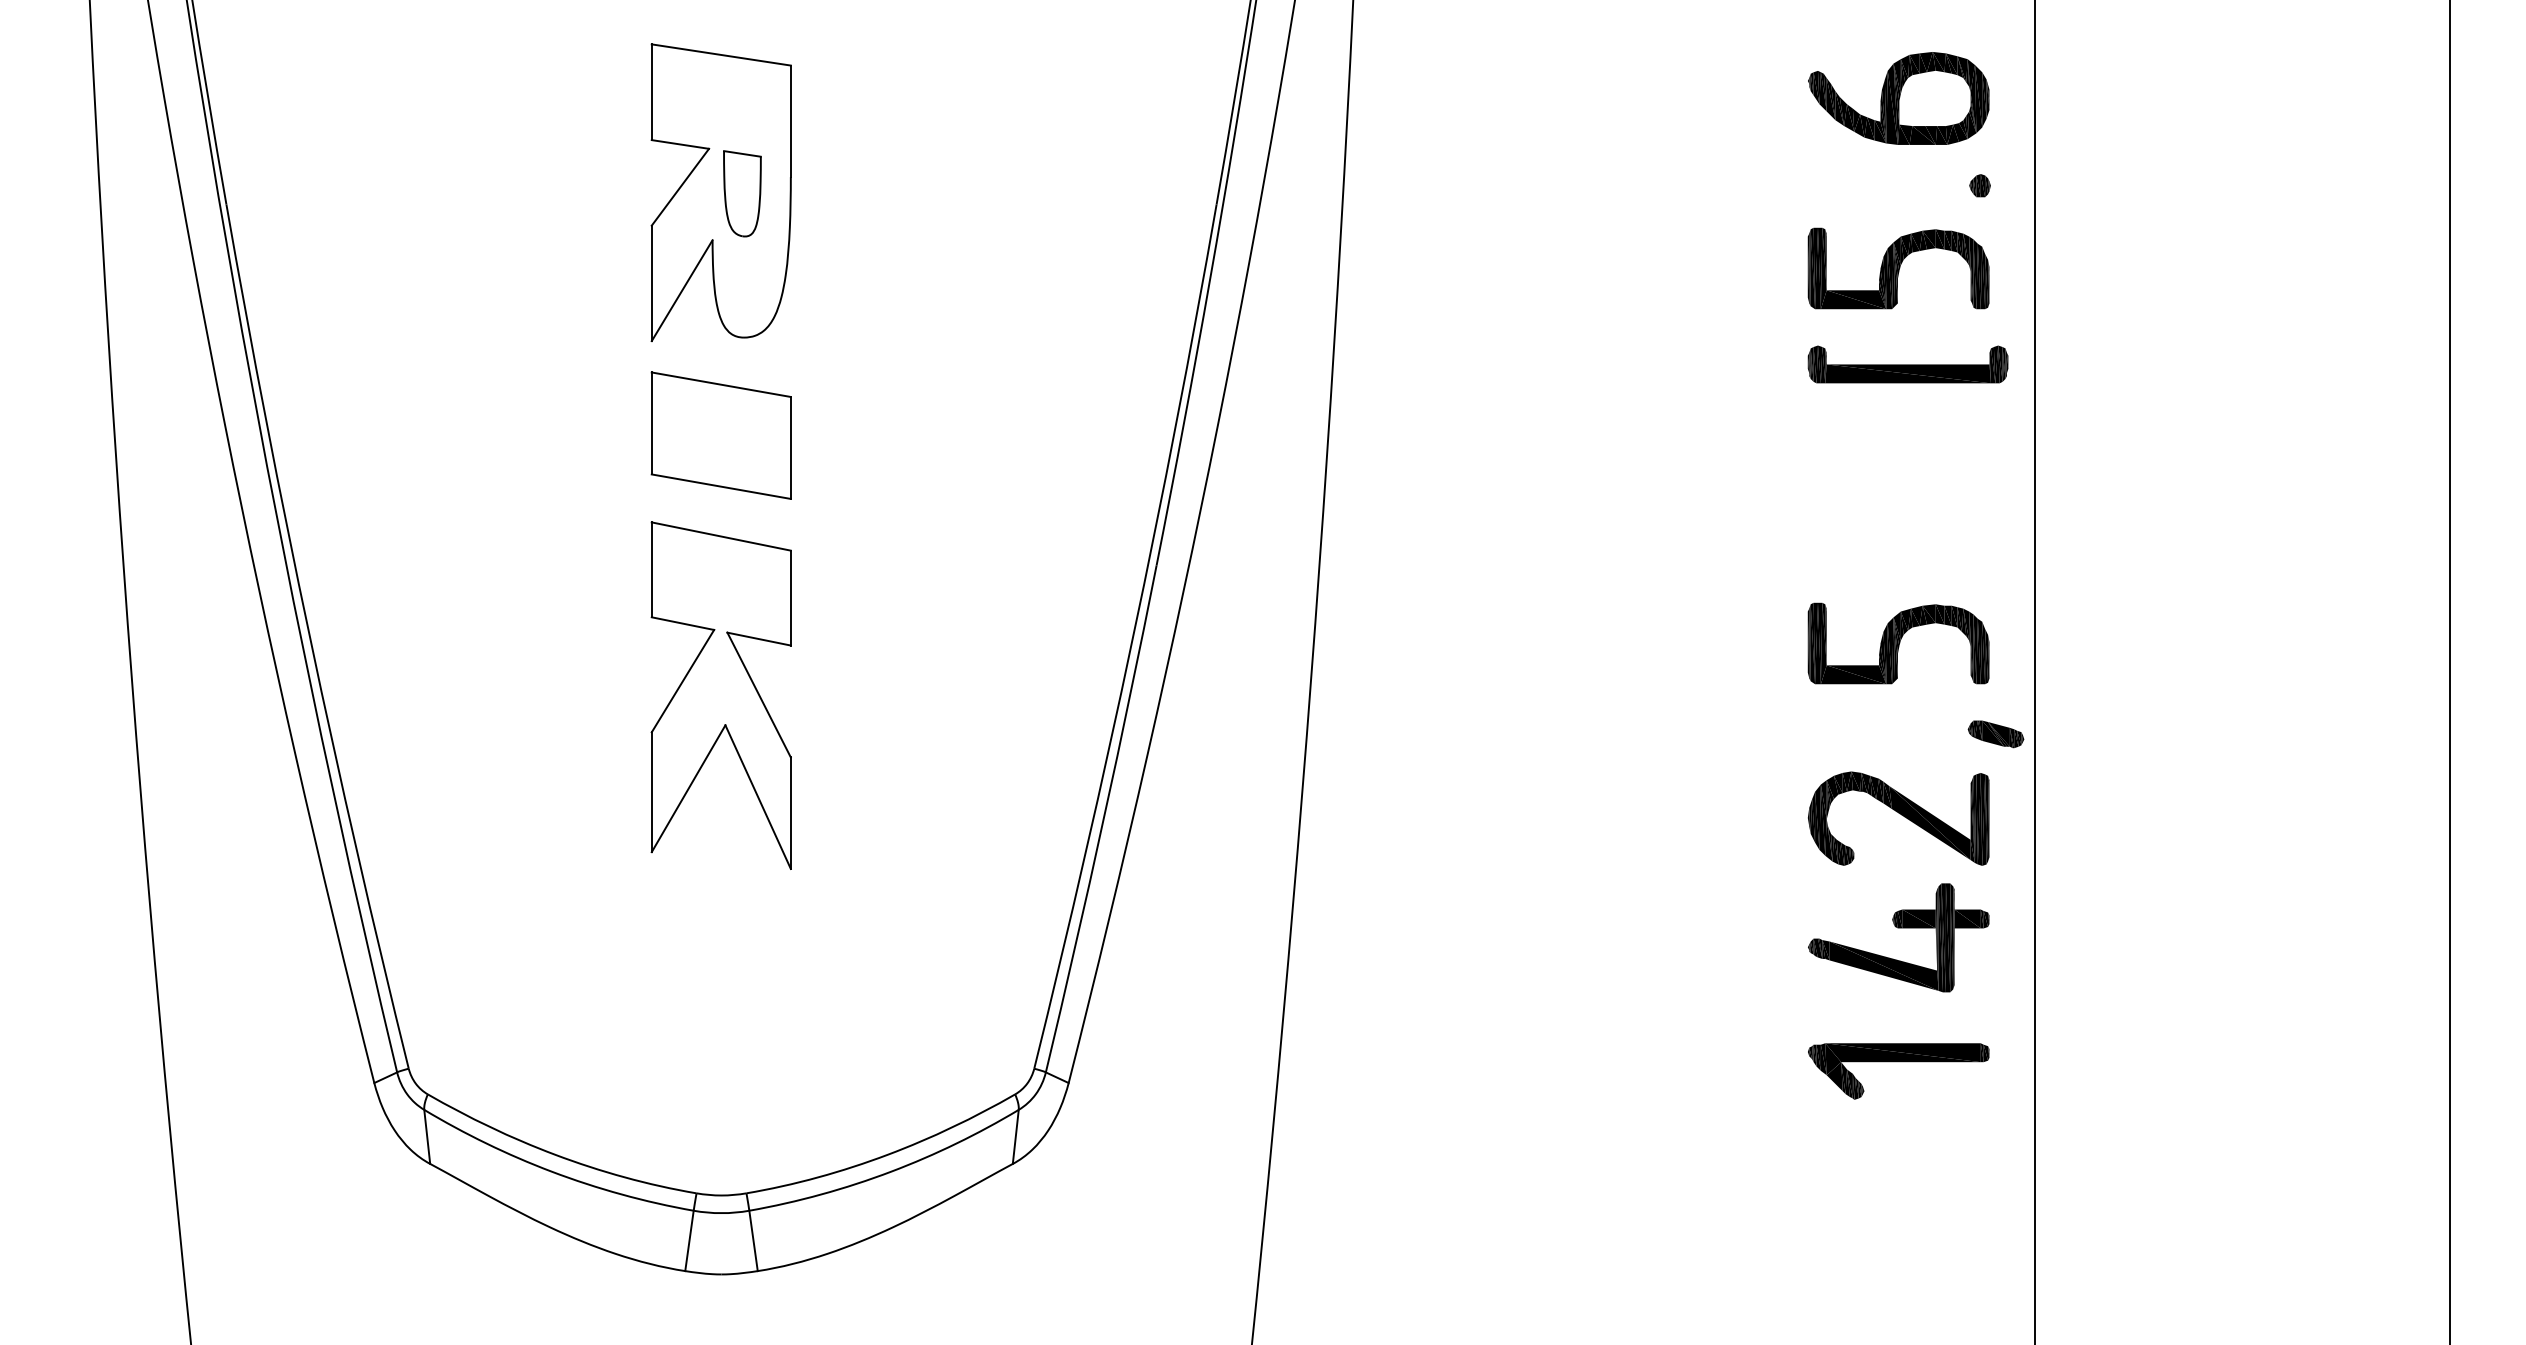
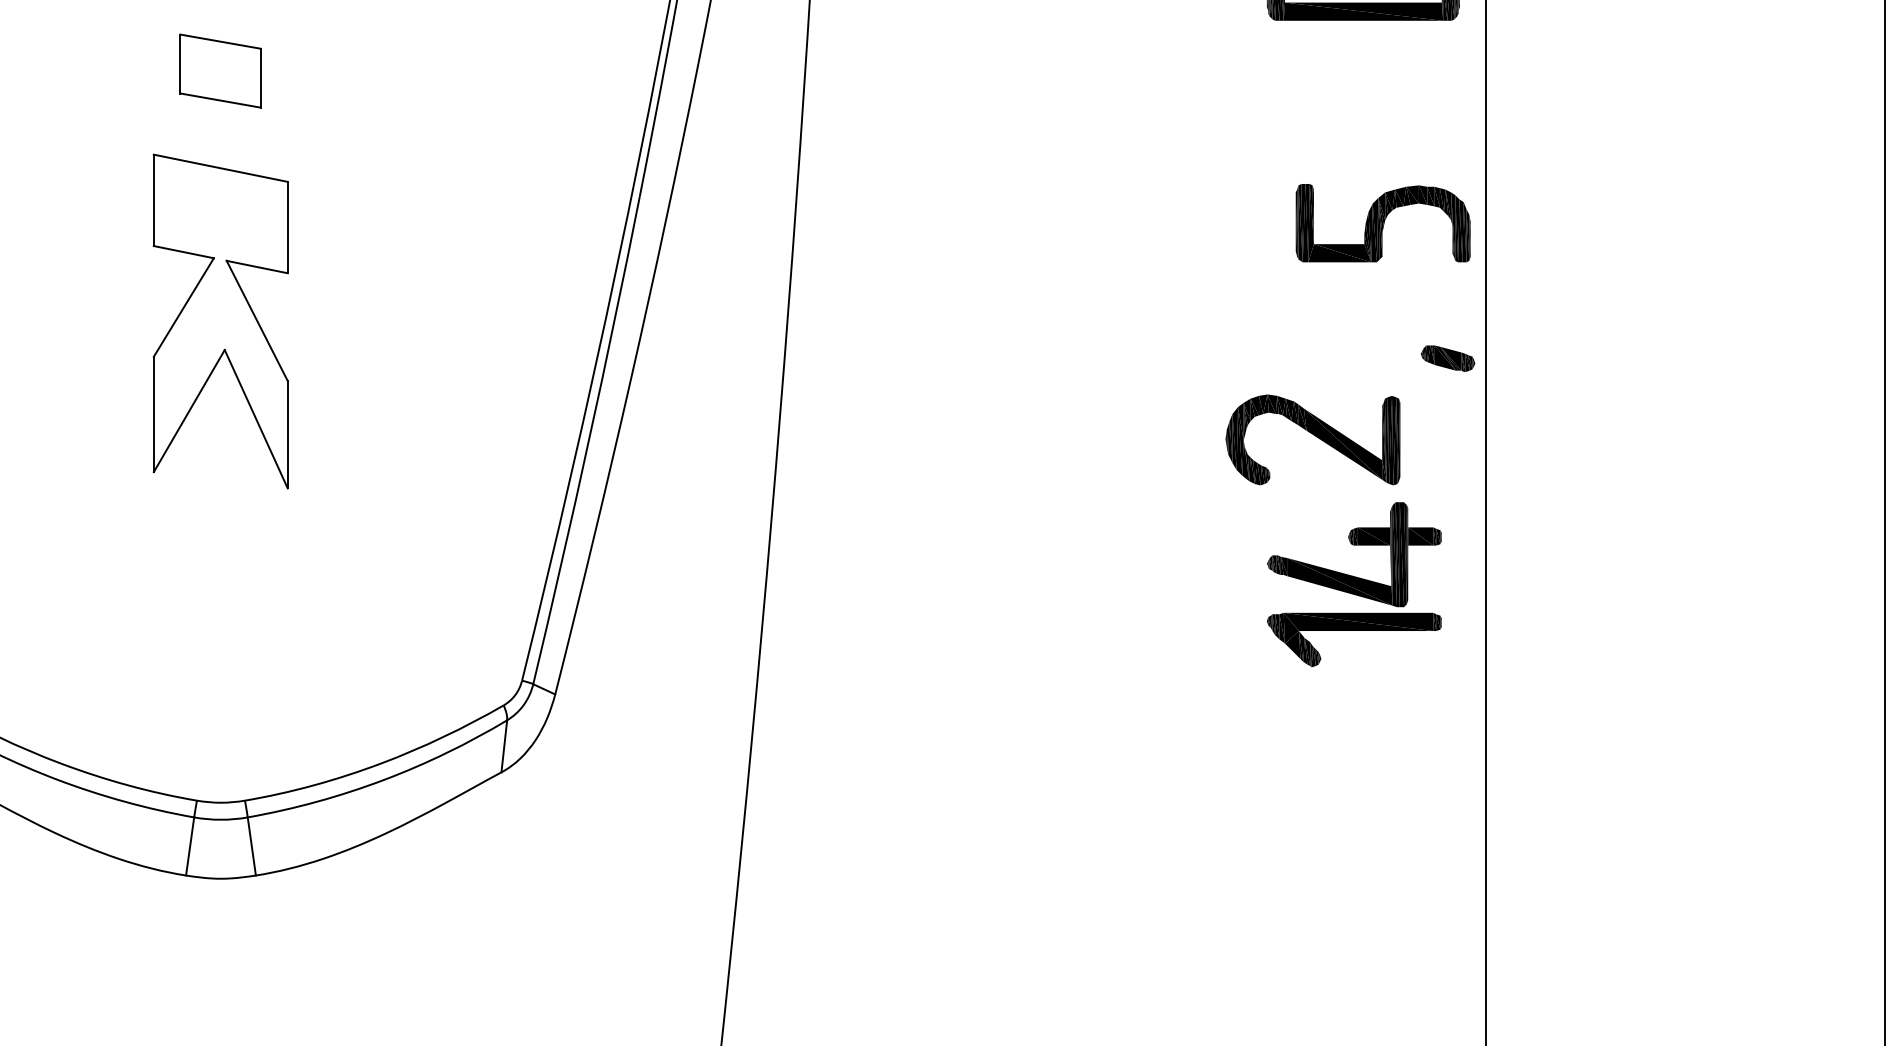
part: (720, 435) -> (220, 71), size x0.6
part: (1898, 643) -> (1383, 223), moved
part: (1898, 818) -> (1312, 439), moved
part: (1898, 1062) -> (1354, 631), moved

